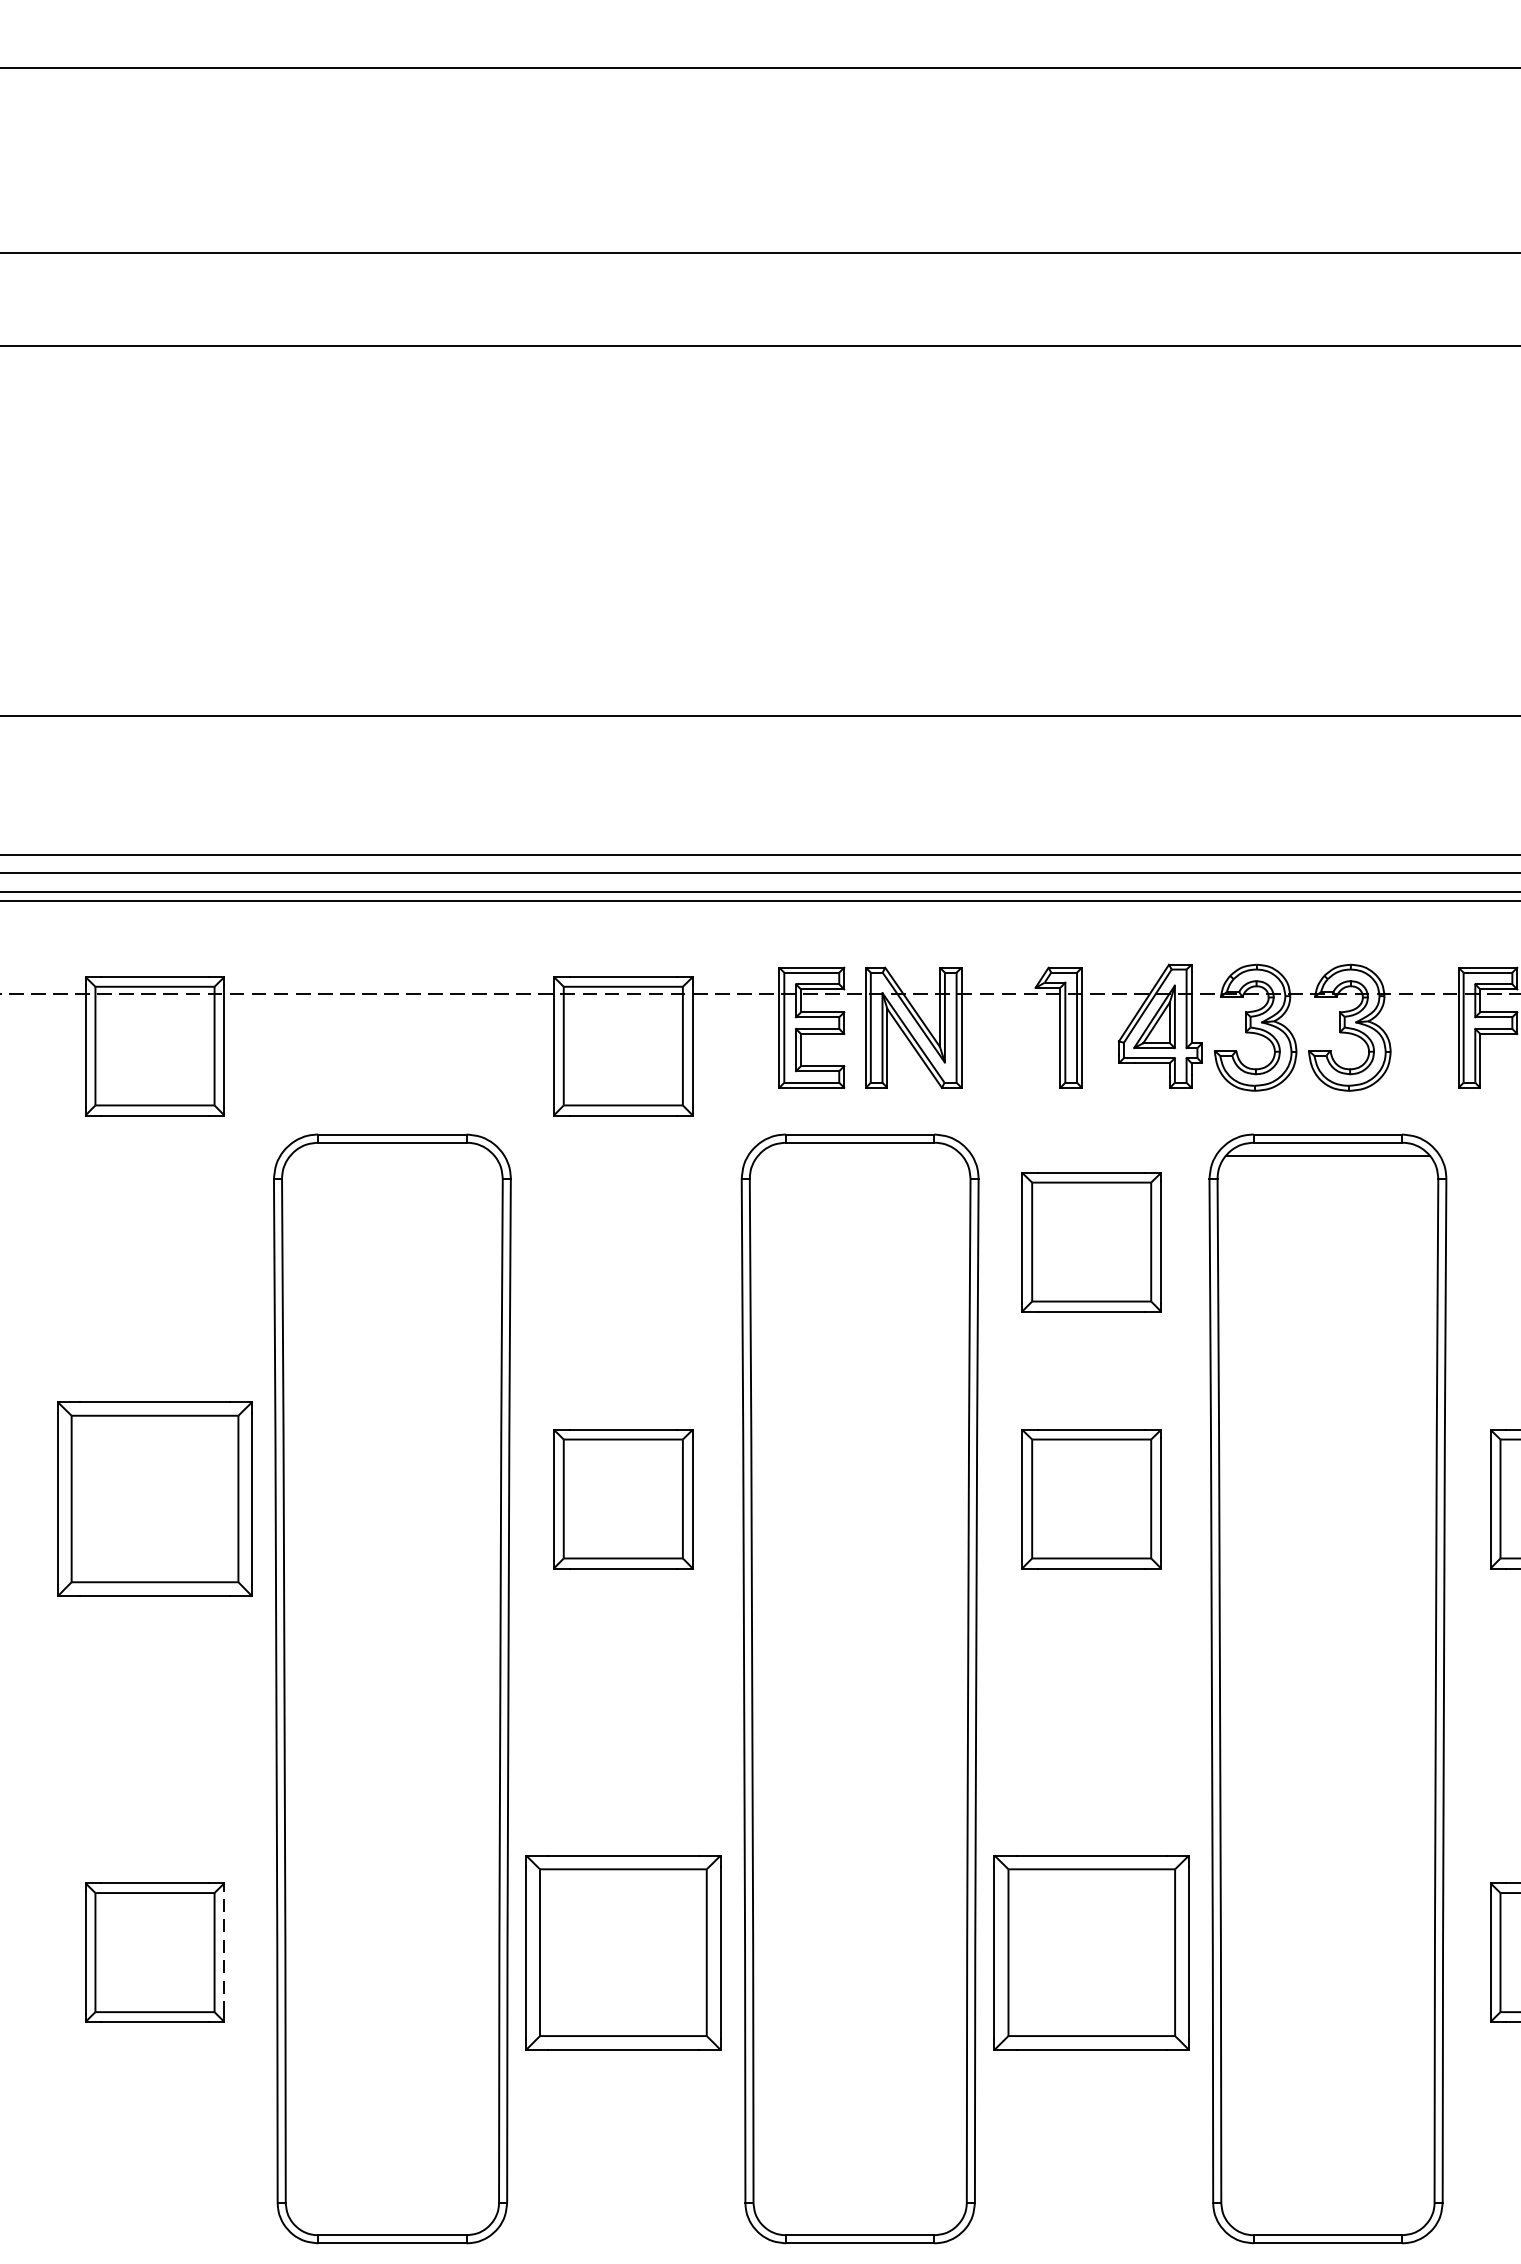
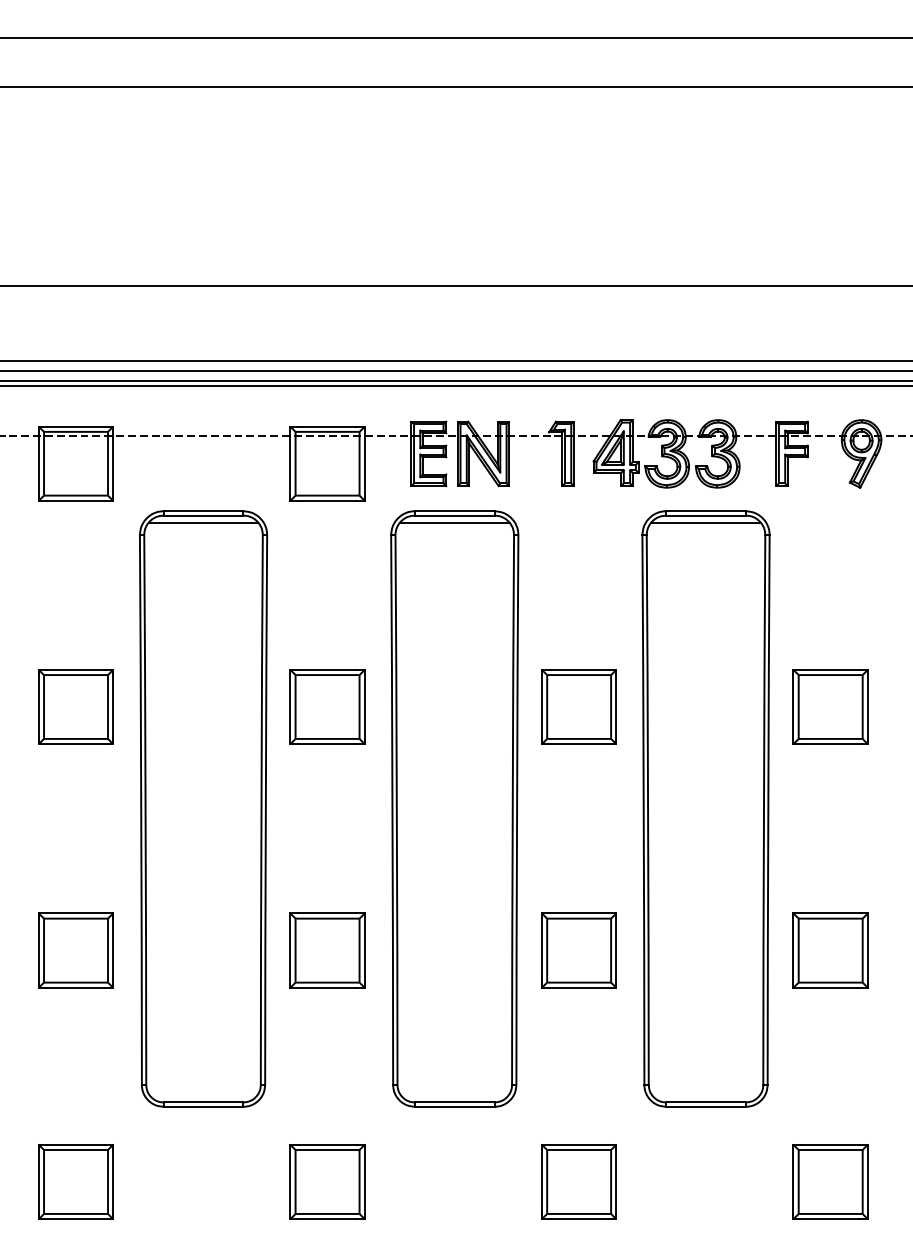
line: (392, 1155) -> (203, 522), added
line: (859, 1155) -> (454, 522), added
part: (1090, 1241) -> (578, 568), removed
part: (154, 1498) -> (75, 706), size x0.71
line: (224, 1952) -> (113, 950), dashed -> solid
part: (623, 1952) -> (327, 950), size x0.71
part: (1090, 1952) -> (578, 950), size x0.71

